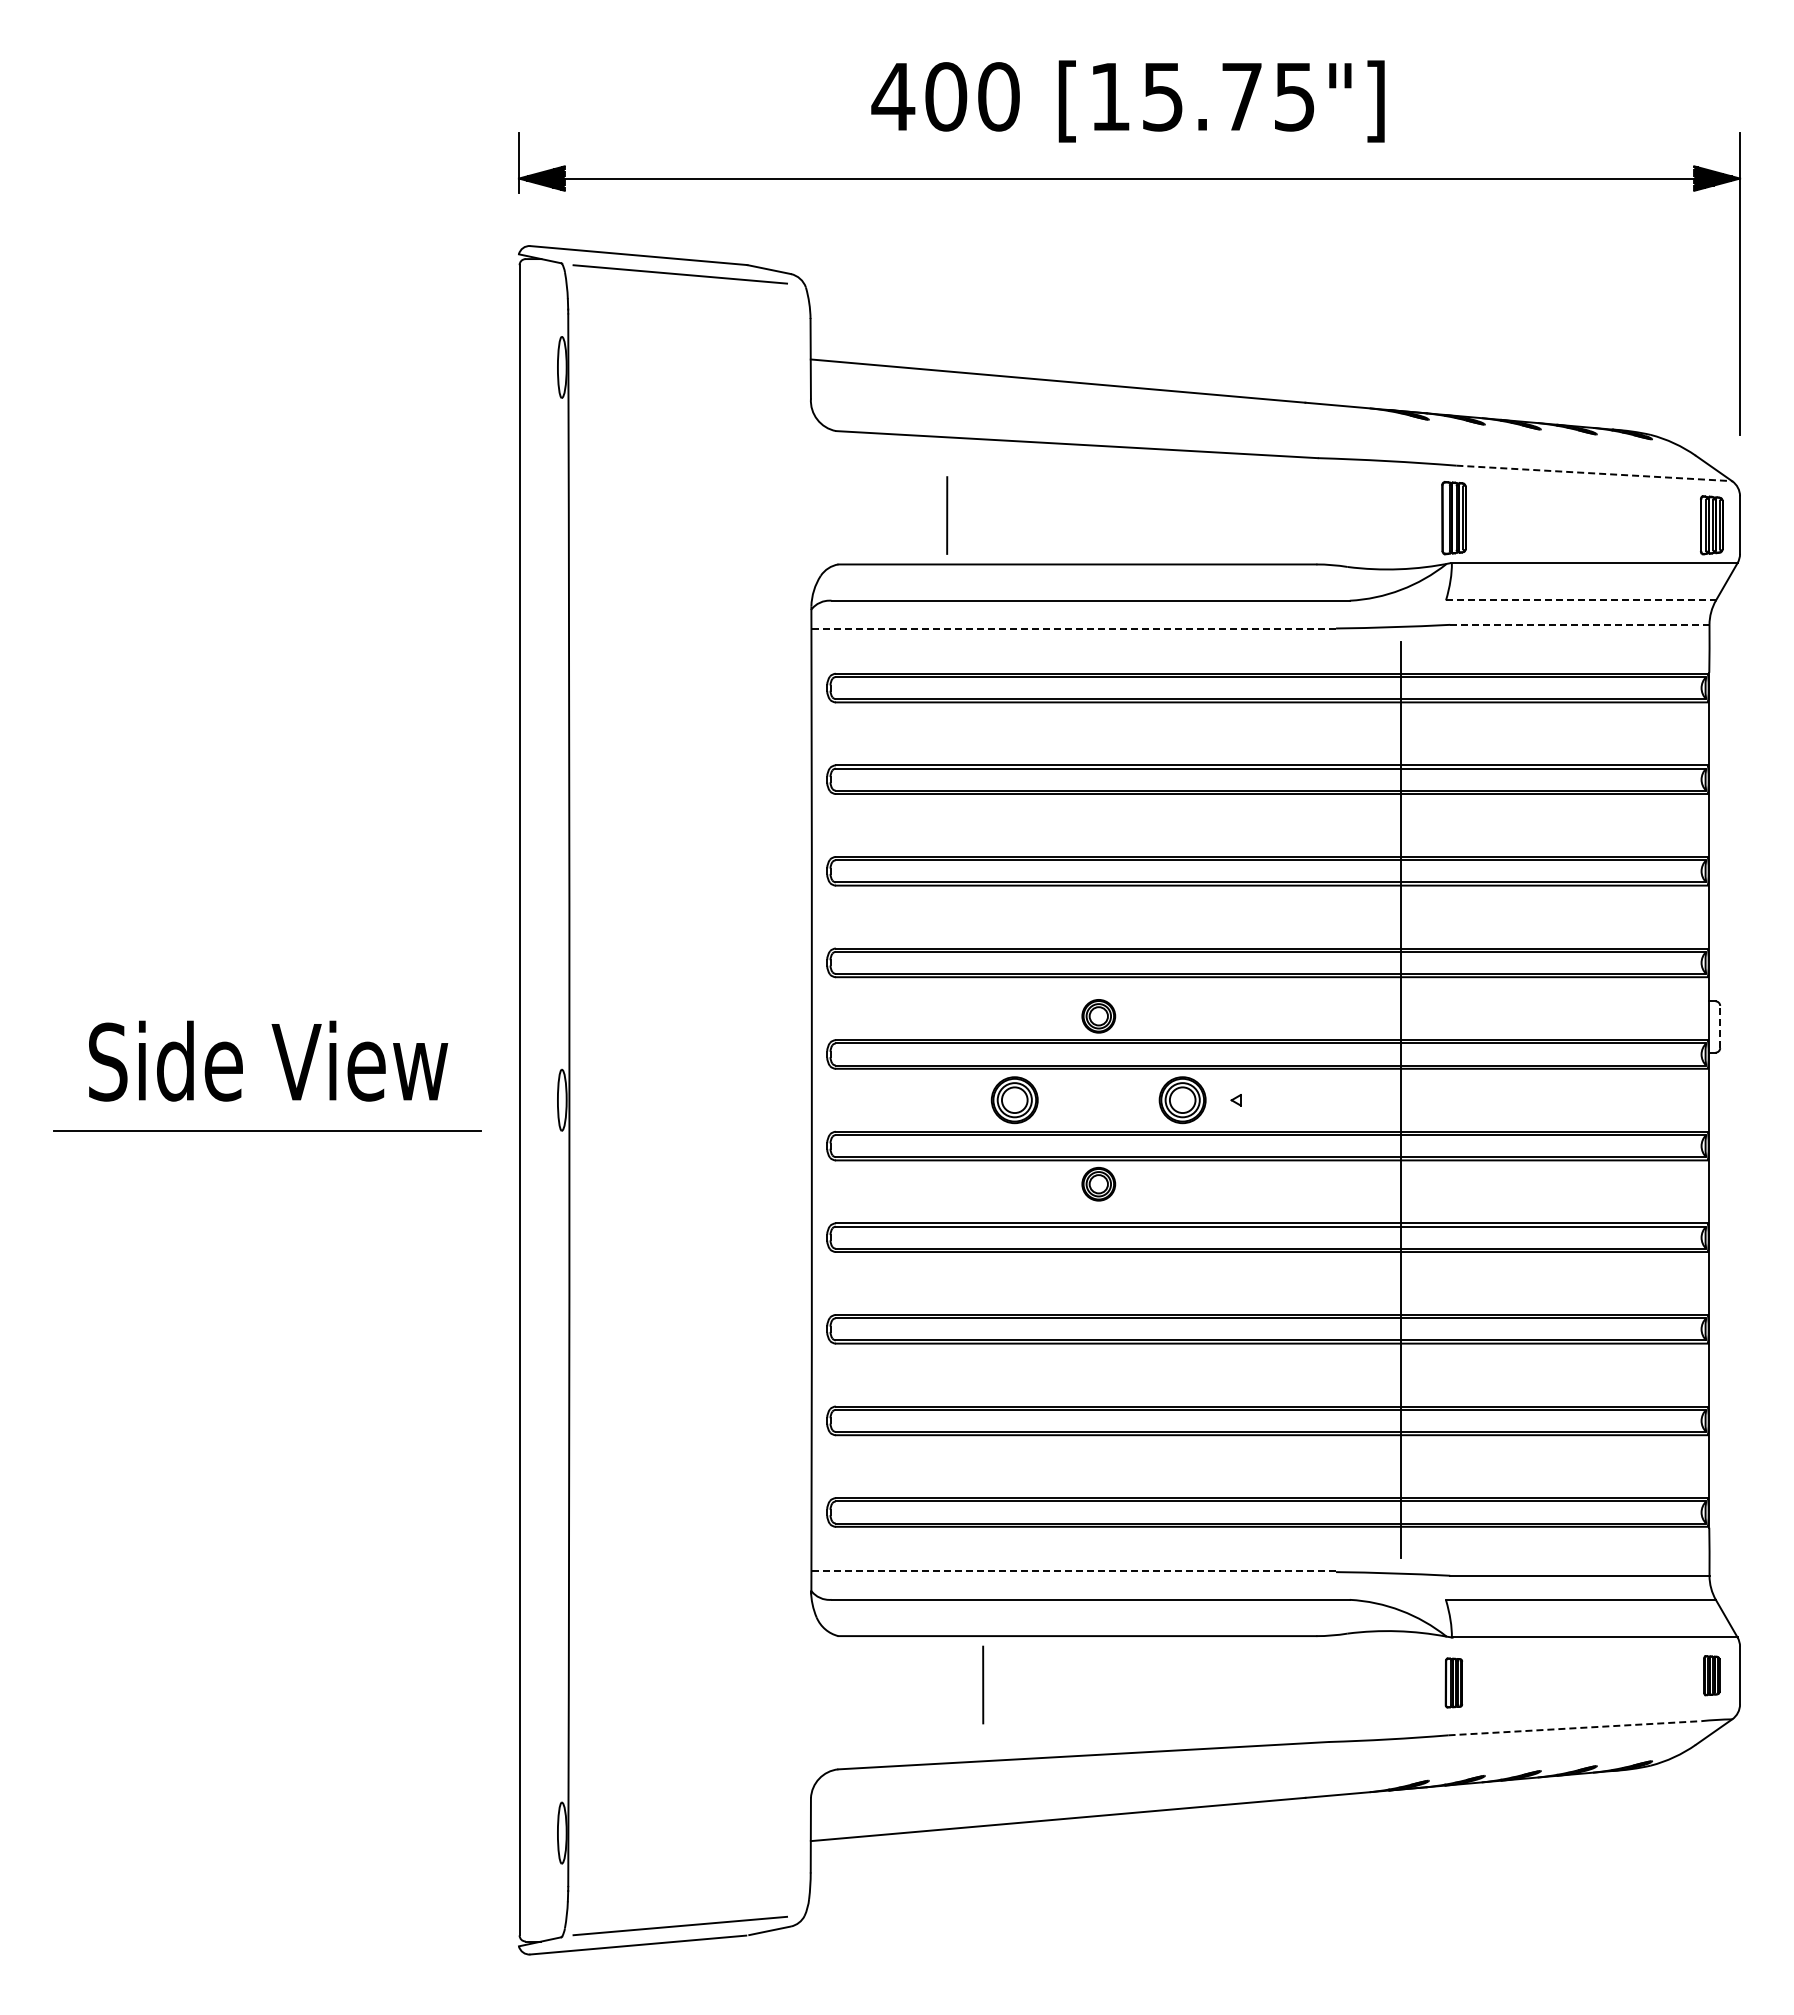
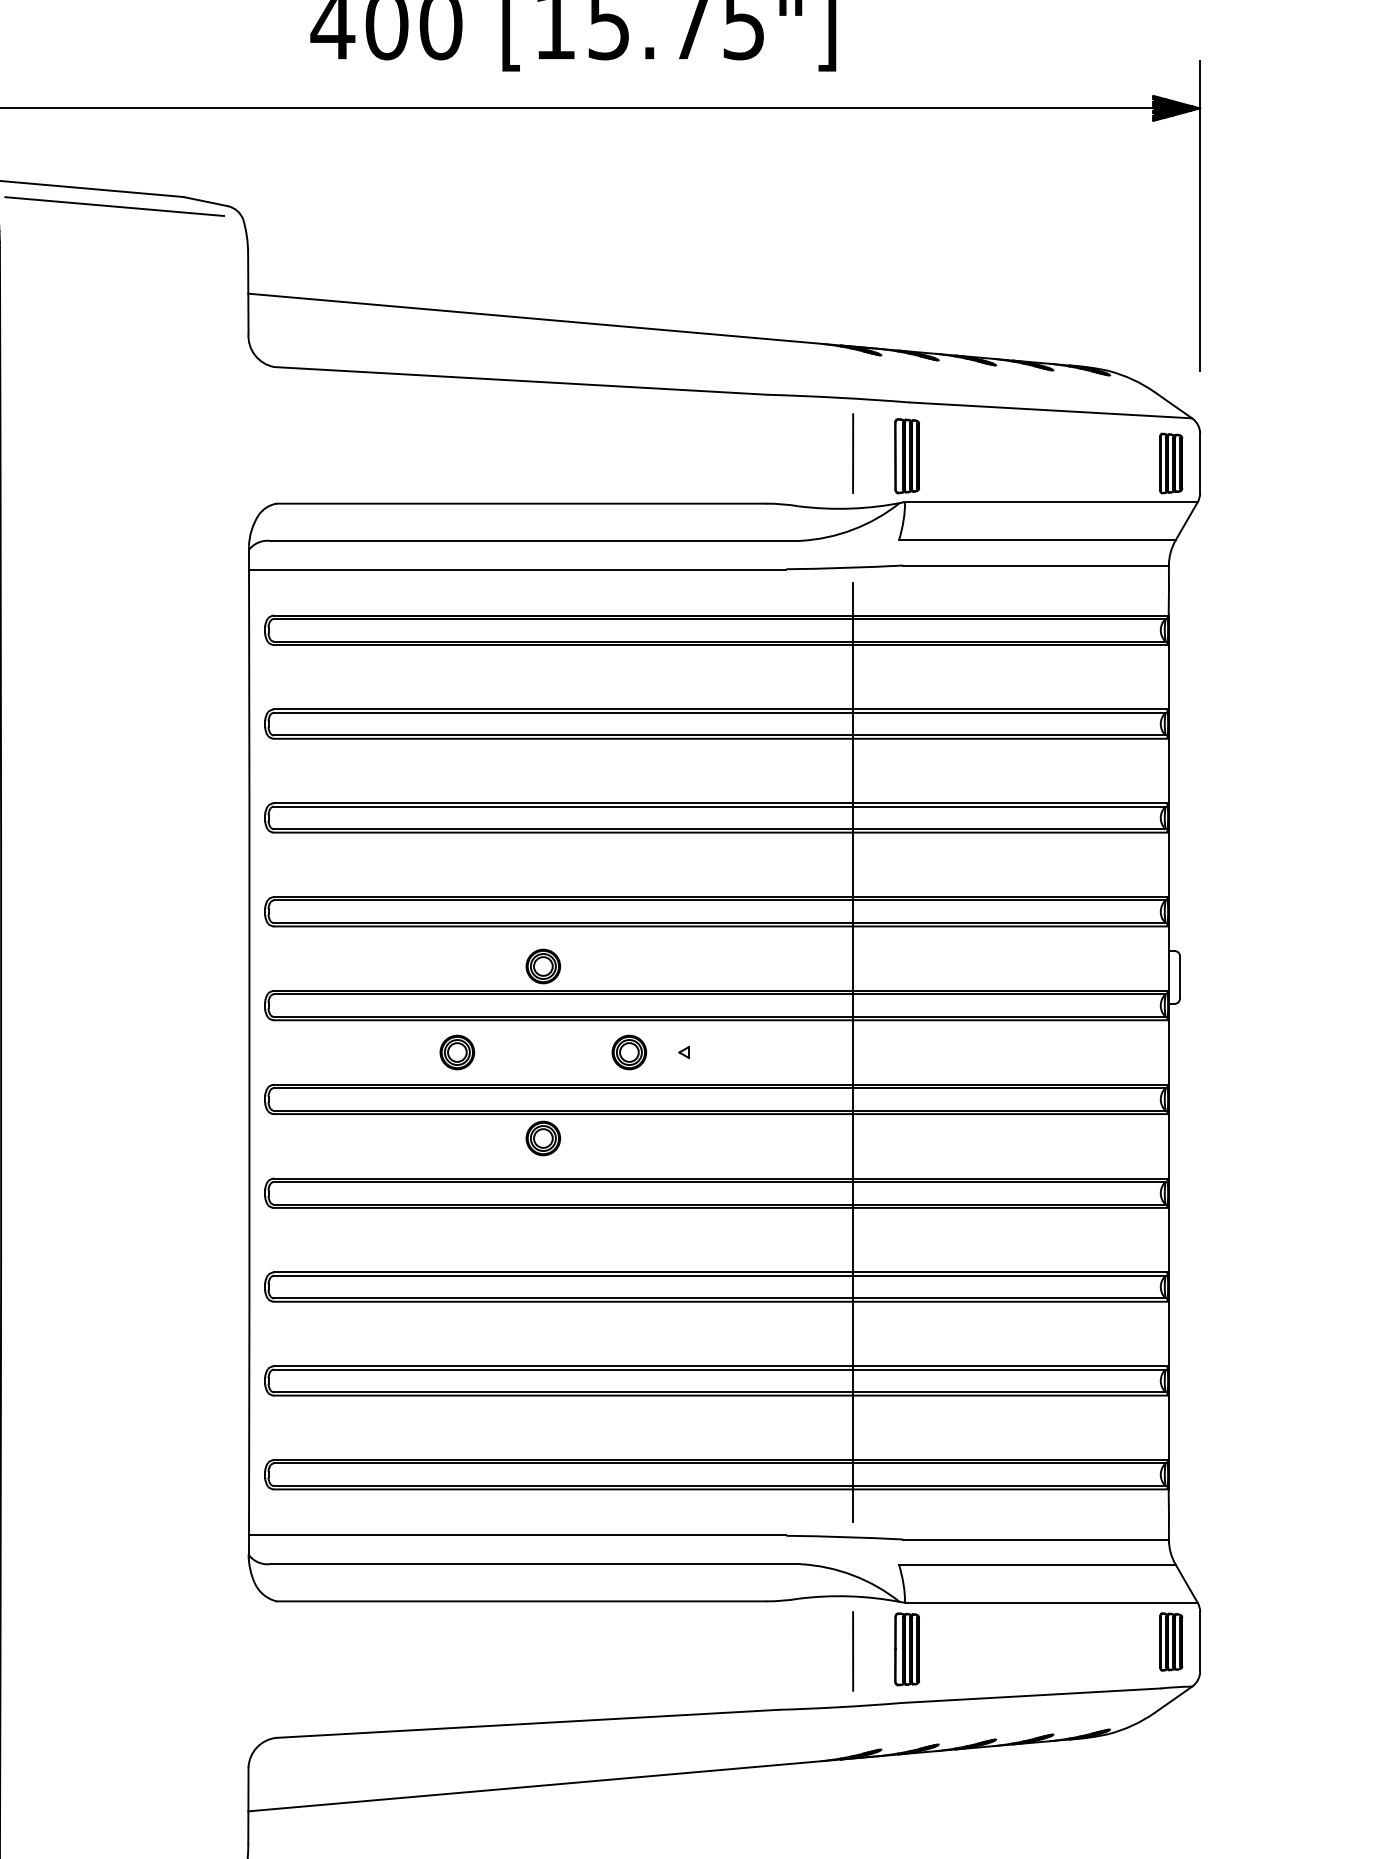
line: (1594, 473) -> (1051, 410), dashed -> solid
line: (947, 515) -> (853, 453), moved
line: (1581, 600) -> (1037, 540), dashed -> solid
line: (1579, 624) -> (1035, 565), dashed -> solid
line: (1073, 629) -> (517, 570), dashed -> solid
line: (1720, 1026) -> (1180, 976), dashed -> solid
part: (1014, 1100) -> (457, 1052), size x0.71
part: (1182, 1100) -> (629, 1052), size x0.71
line: (1073, 1571) -> (517, 1535), dashed -> solid
part: (1711, 1675) -> (1170, 1641), size x1.43
part: (1453, 1682) -> (906, 1648), size x1.43
line: (983, 1684) -> (853, 1650), moved
line: (1575, 1728) -> (1031, 1695), dashed -> solid

